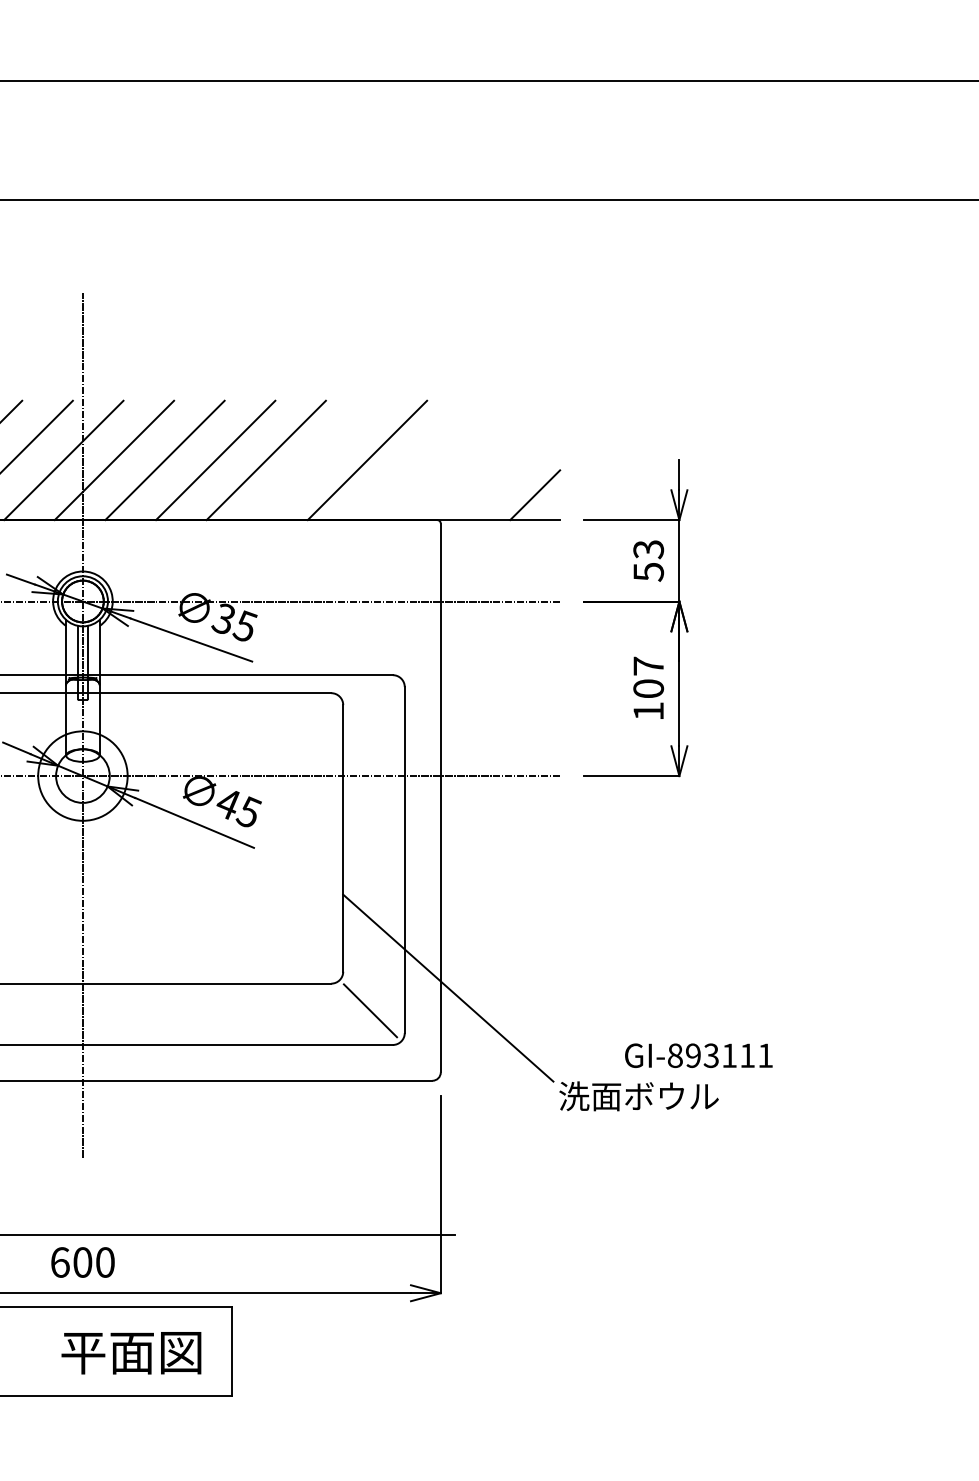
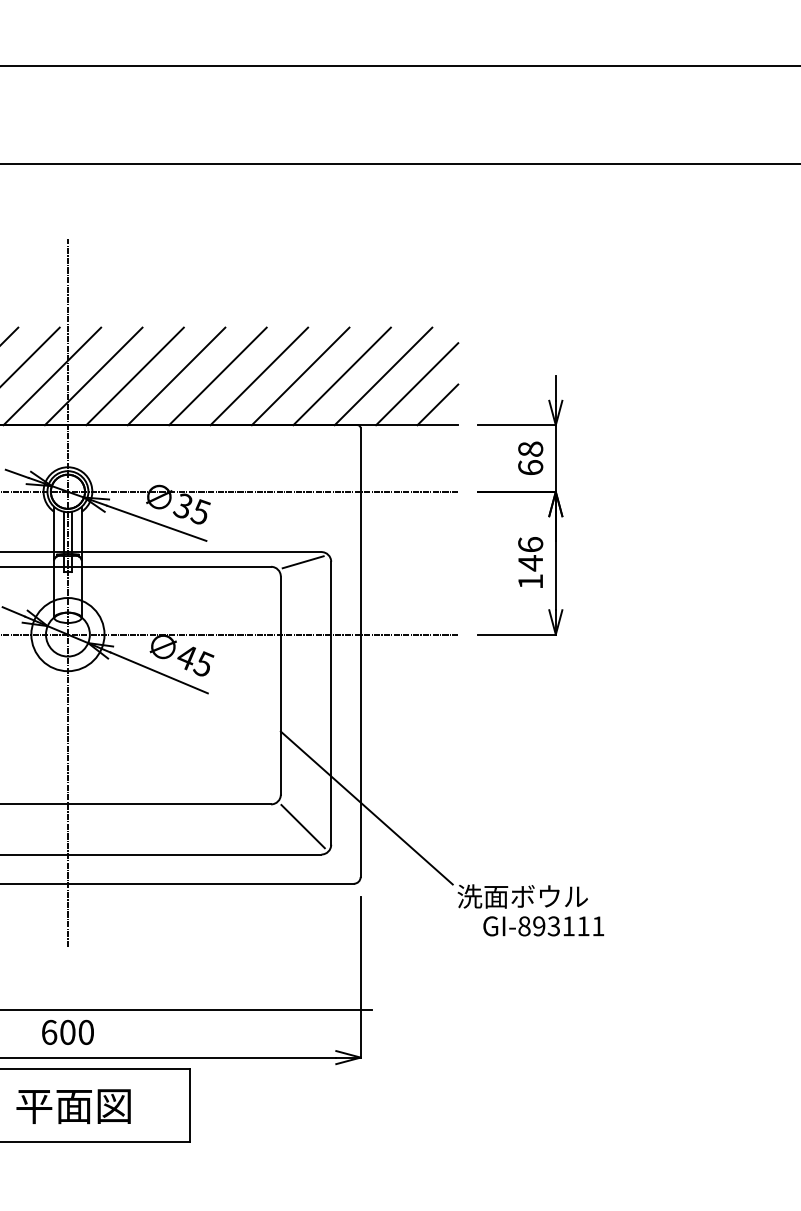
line: (317, 460) -> (259, 376), added
line: (417, 460) -> (341, 376), added
line: (468, 460) -> (383, 376), added
line: (510, 470) -> (417, 384), added
text: (648, 560) -> (530, 458), 53 -> 68
text: (648, 678) -> (530, 554), 107 -> 146
line: (369, 687) -> (302, 562), added
text: (698, 1055) -> (543, 926), moved
text: (131, 1353) -> (73, 1106), moved

